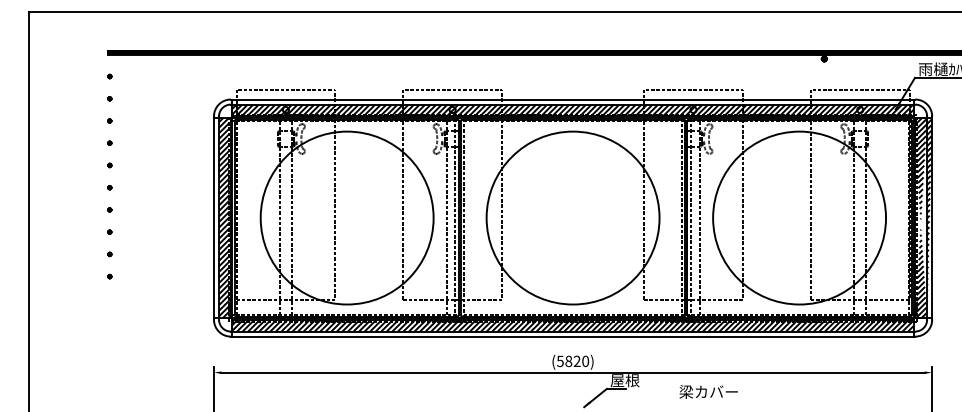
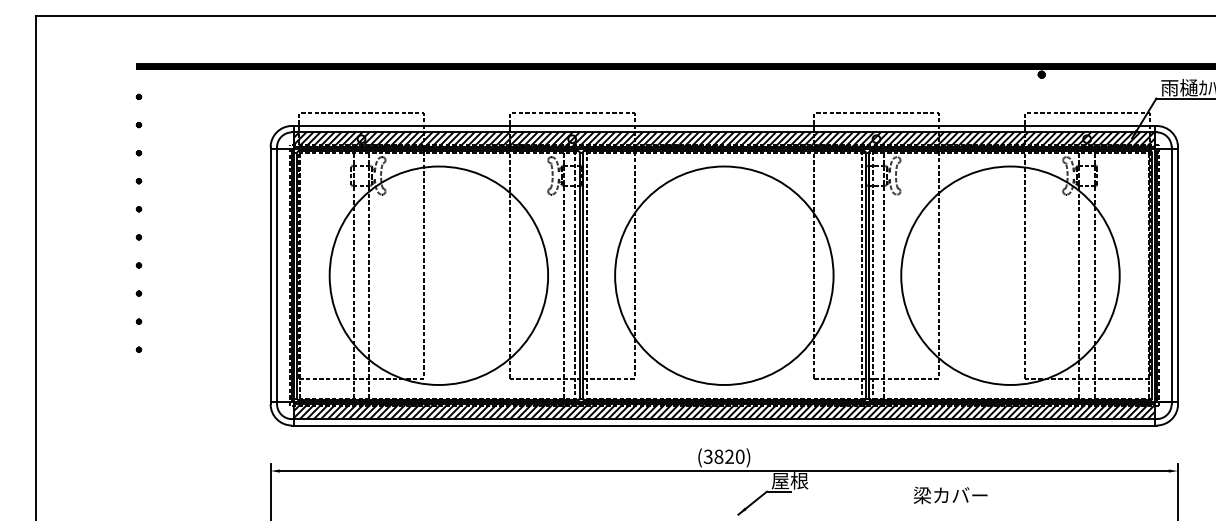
hatch: (224, 217) -> (284, 275), removed
hatch: (923, 217) -> (1166, 275), removed
text: (560, 361) -> (708, 456), (5820) -> (3820)
text: (708, 392) -> (950, 495), moved

